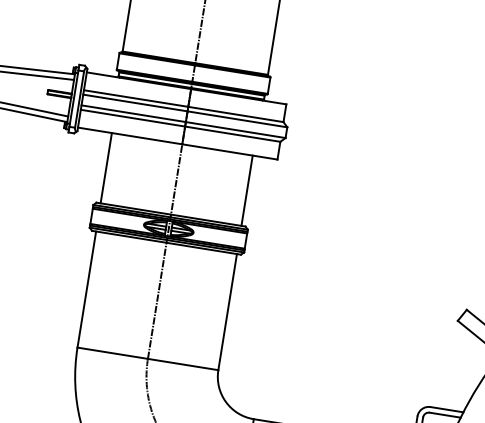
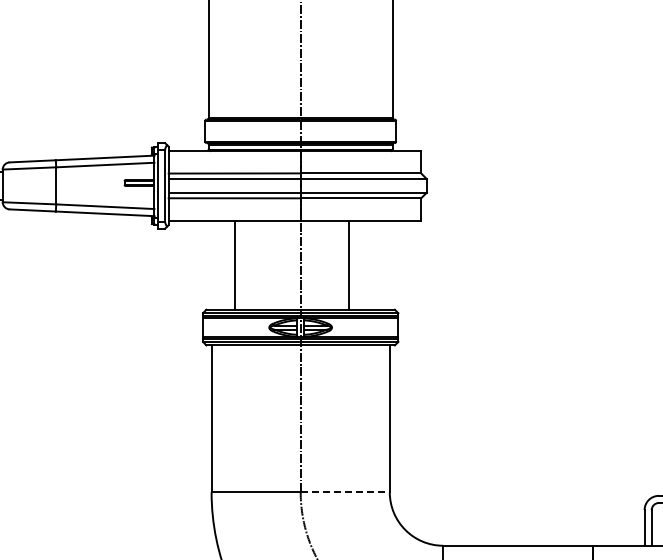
line: (106, 167) -> (234, 264), moved
line: (246, 190) -> (348, 264), moved
line: (183, 364) -> (345, 492), solid -> dashed

